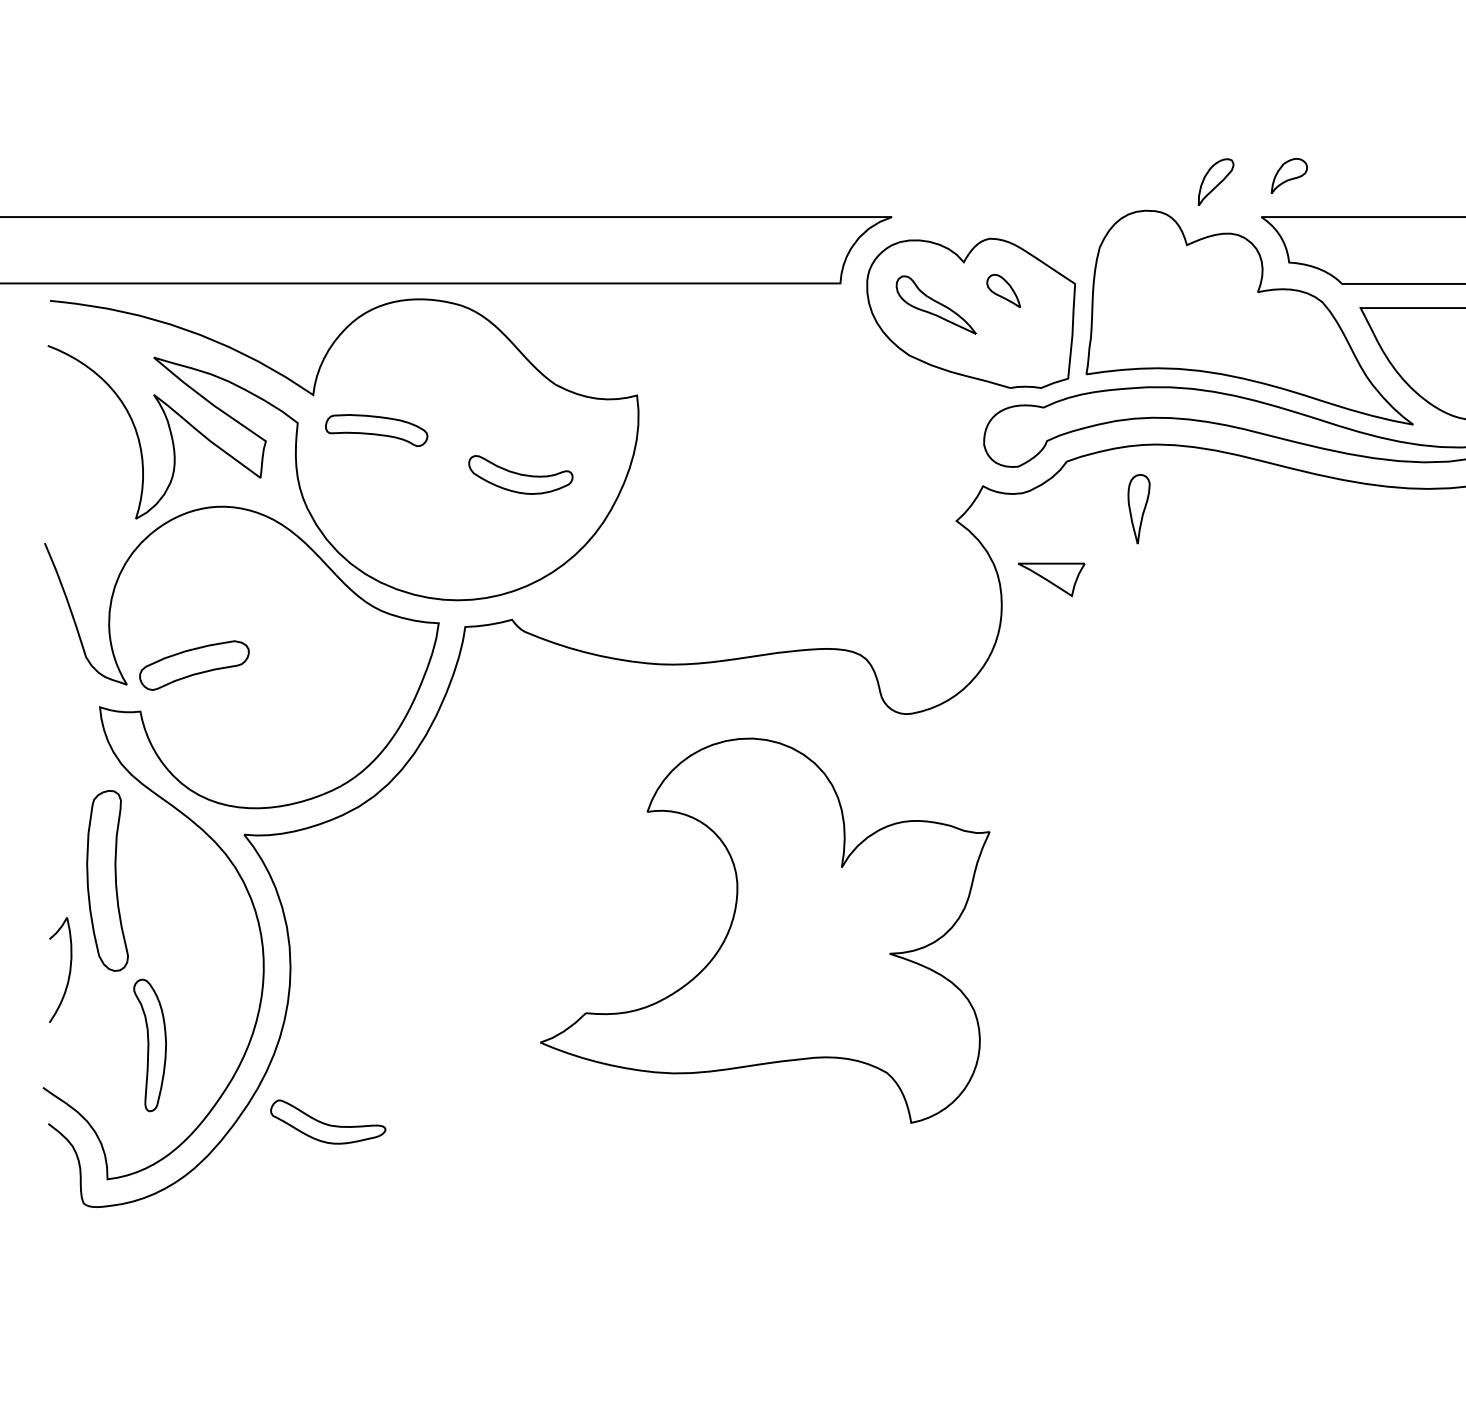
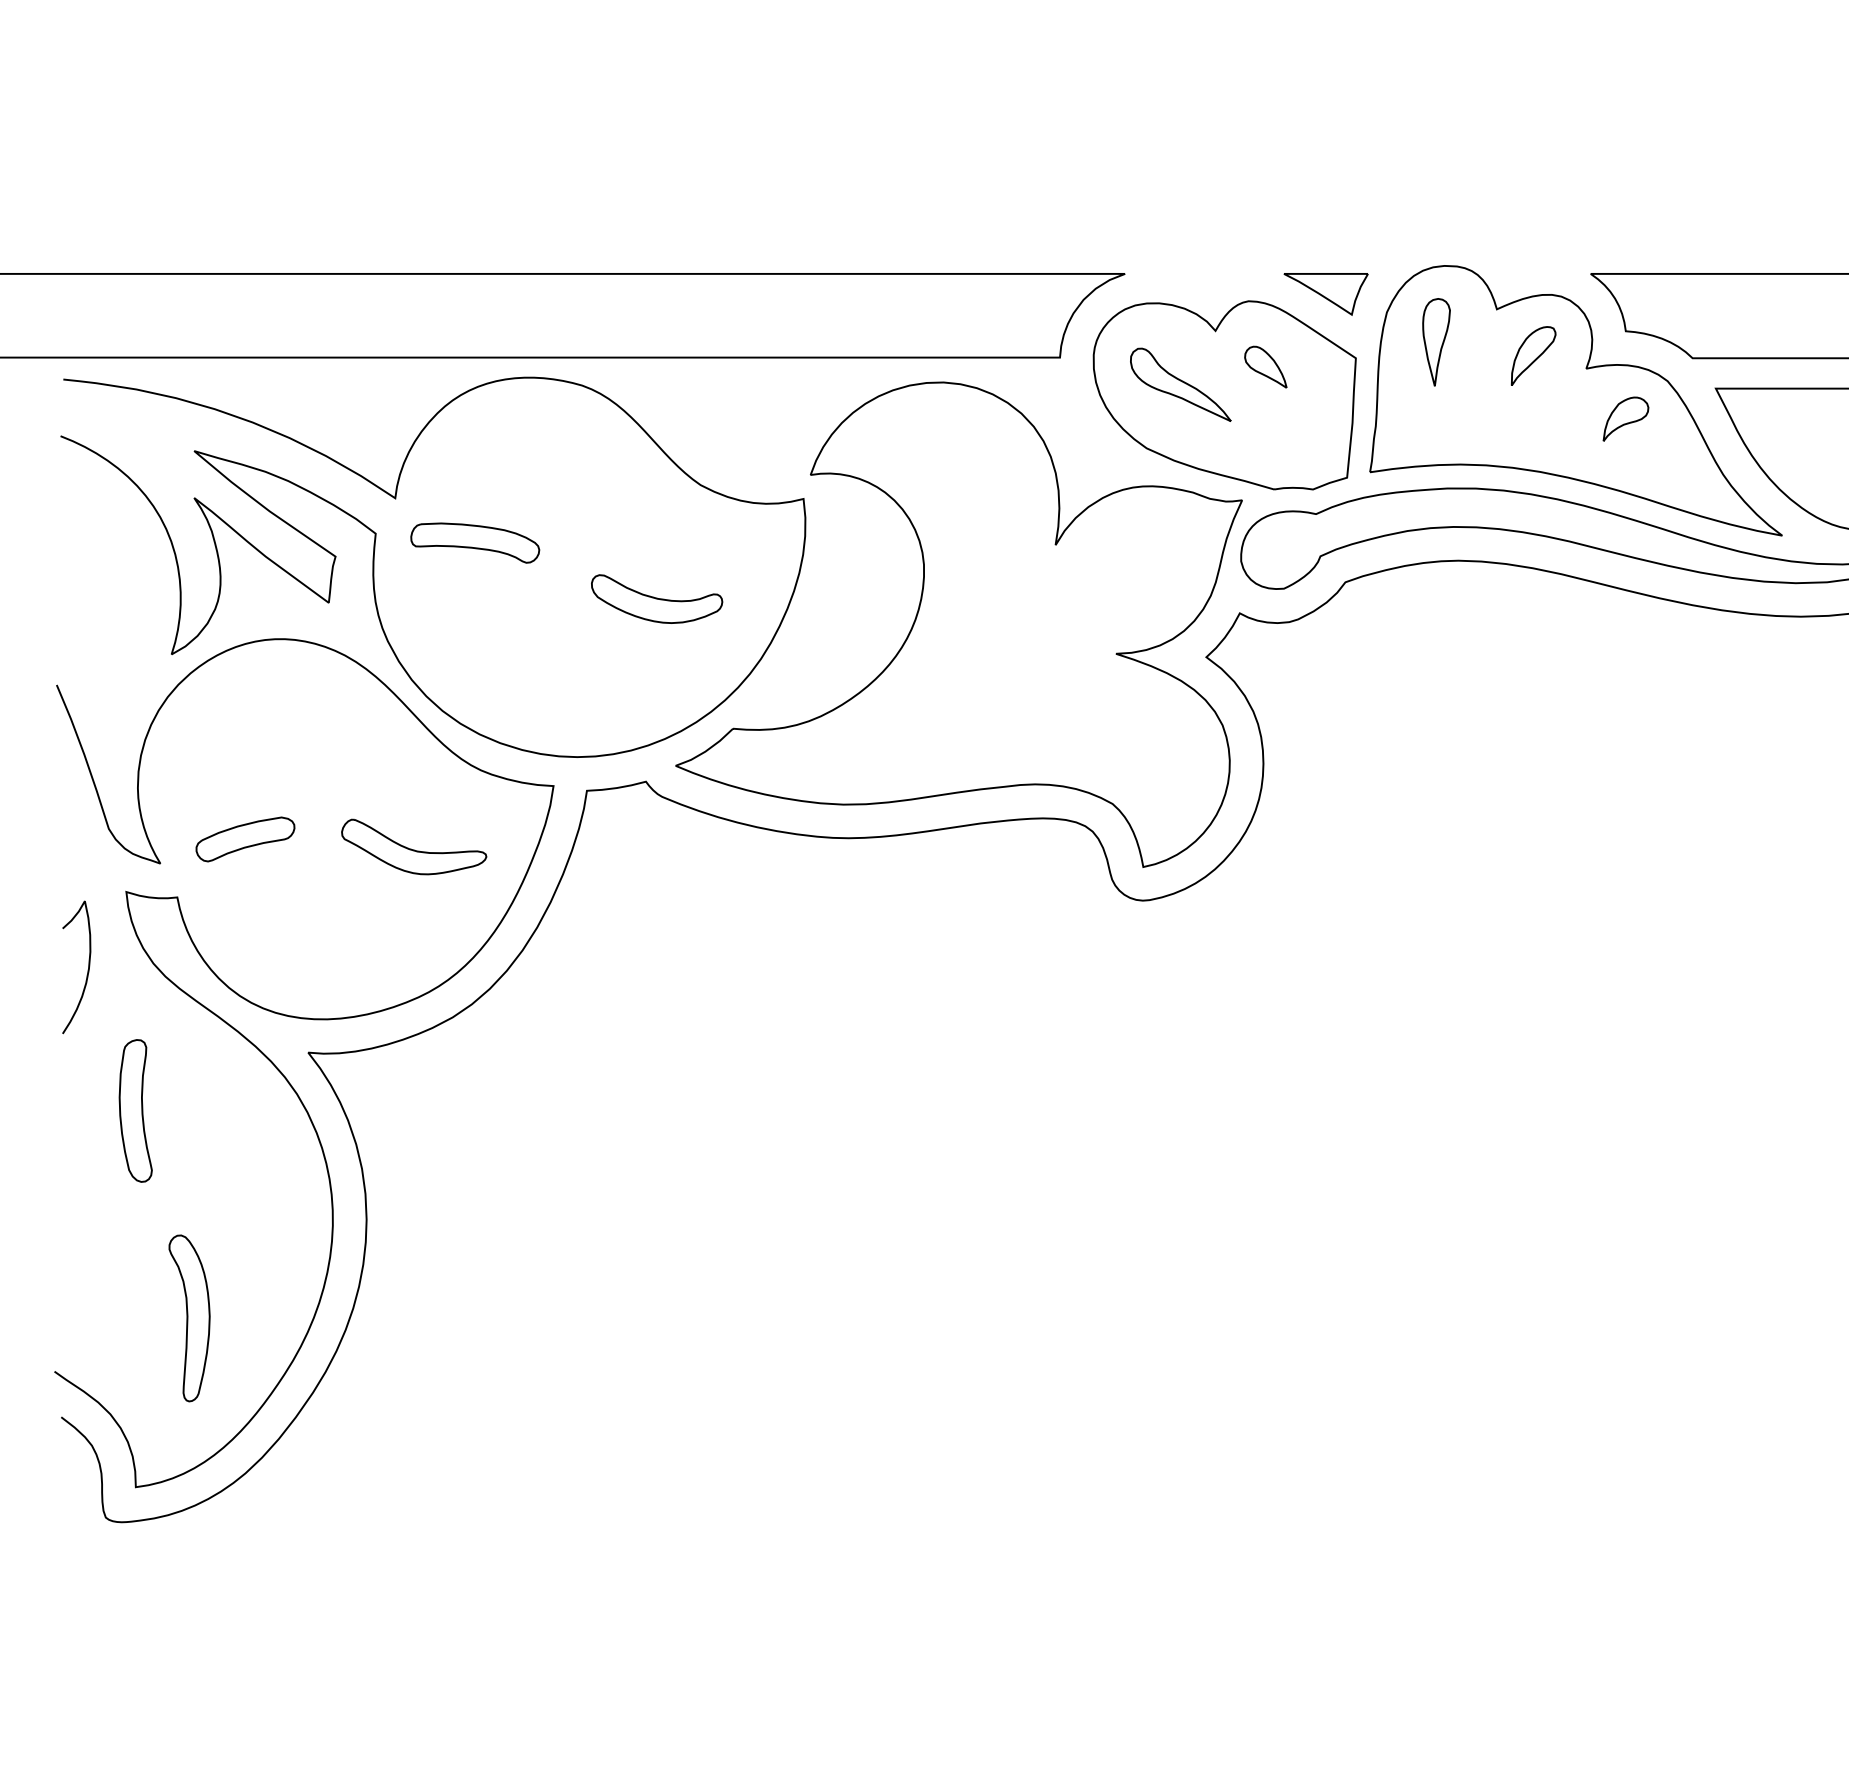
part: (1288, 175) -> (1625, 418), moved
part: (1215, 181) -> (1533, 355), moved
part: (1139, 509) -> (1436, 342), moved
part: (1051, 579) -> (1325, 294), moved
part: (194, 665) -> (245, 839), size x0.71
part: (107, 880) -> (135, 1110), size x0.62
part: (764, 930) -> (958, 624), moved
curve: (69, 971) -> (87, 969), moved
part: (328, 1121) -> (414, 846), moved

